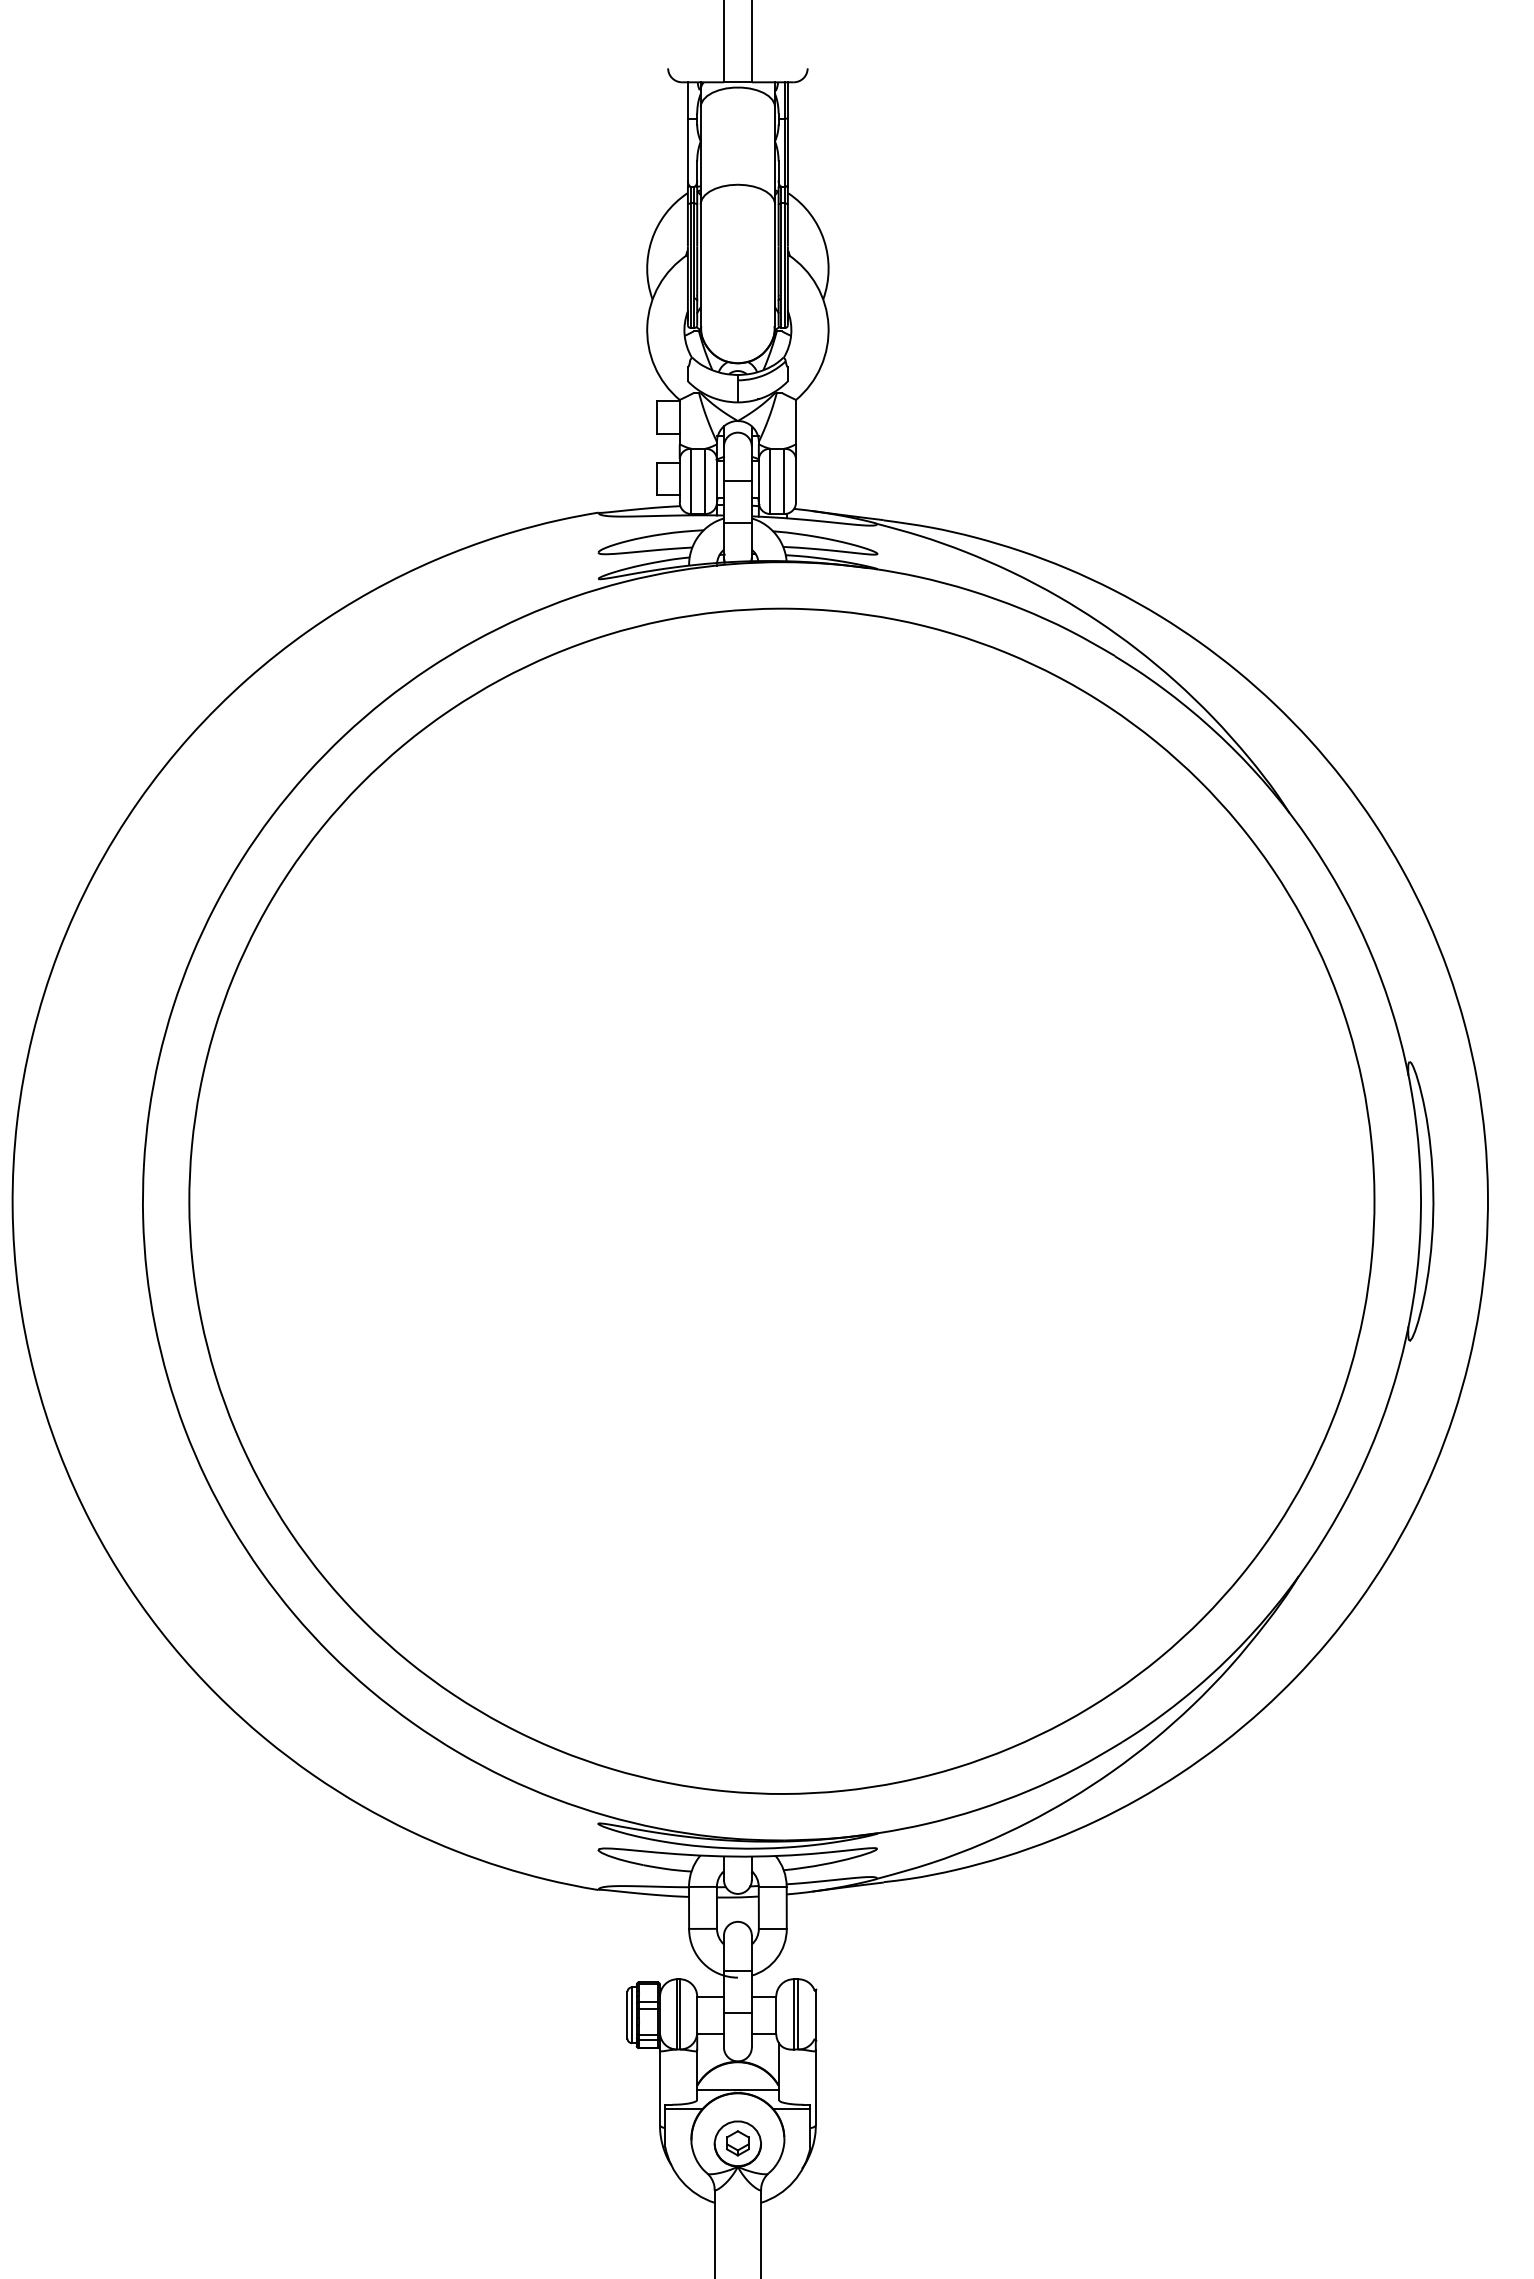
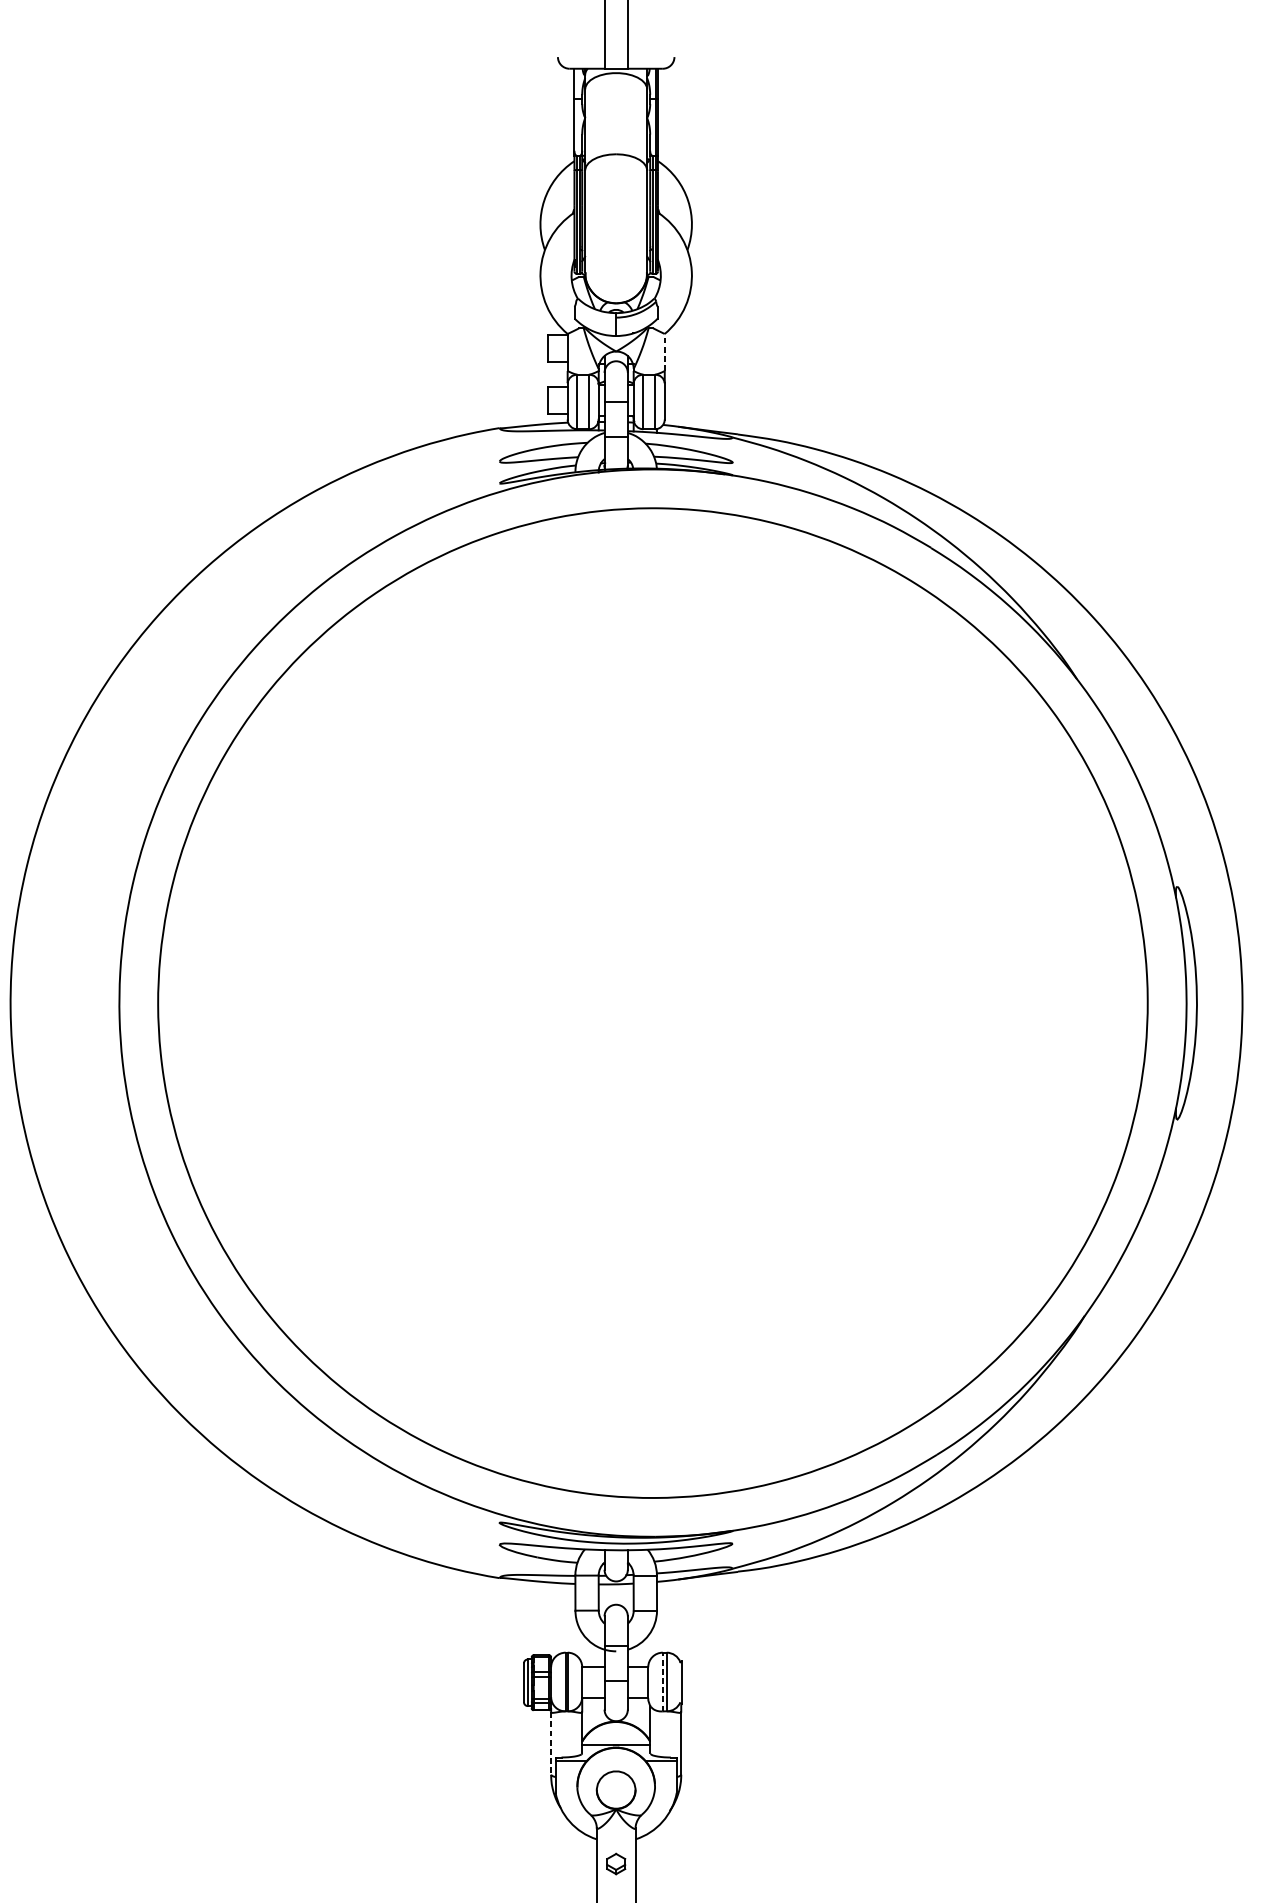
line: (796, 421) -> (665, 351), solid -> dashed
line: (793, 2013) -> (662, 1681), solid -> dashed
line: (659, 2088) -> (550, 1743), solid -> dashed
part: (737, 2143) -> (615, 1864), moved

